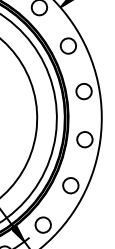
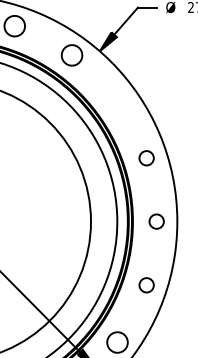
circle: (68, 45) -> (117, 100), removed
circle: (83, 91) -> (146, 158), size x0.7
circle: (84, 139) -> (156, 221), size x0.7
circle: (70, 185) -> (146, 285), size x0.7

